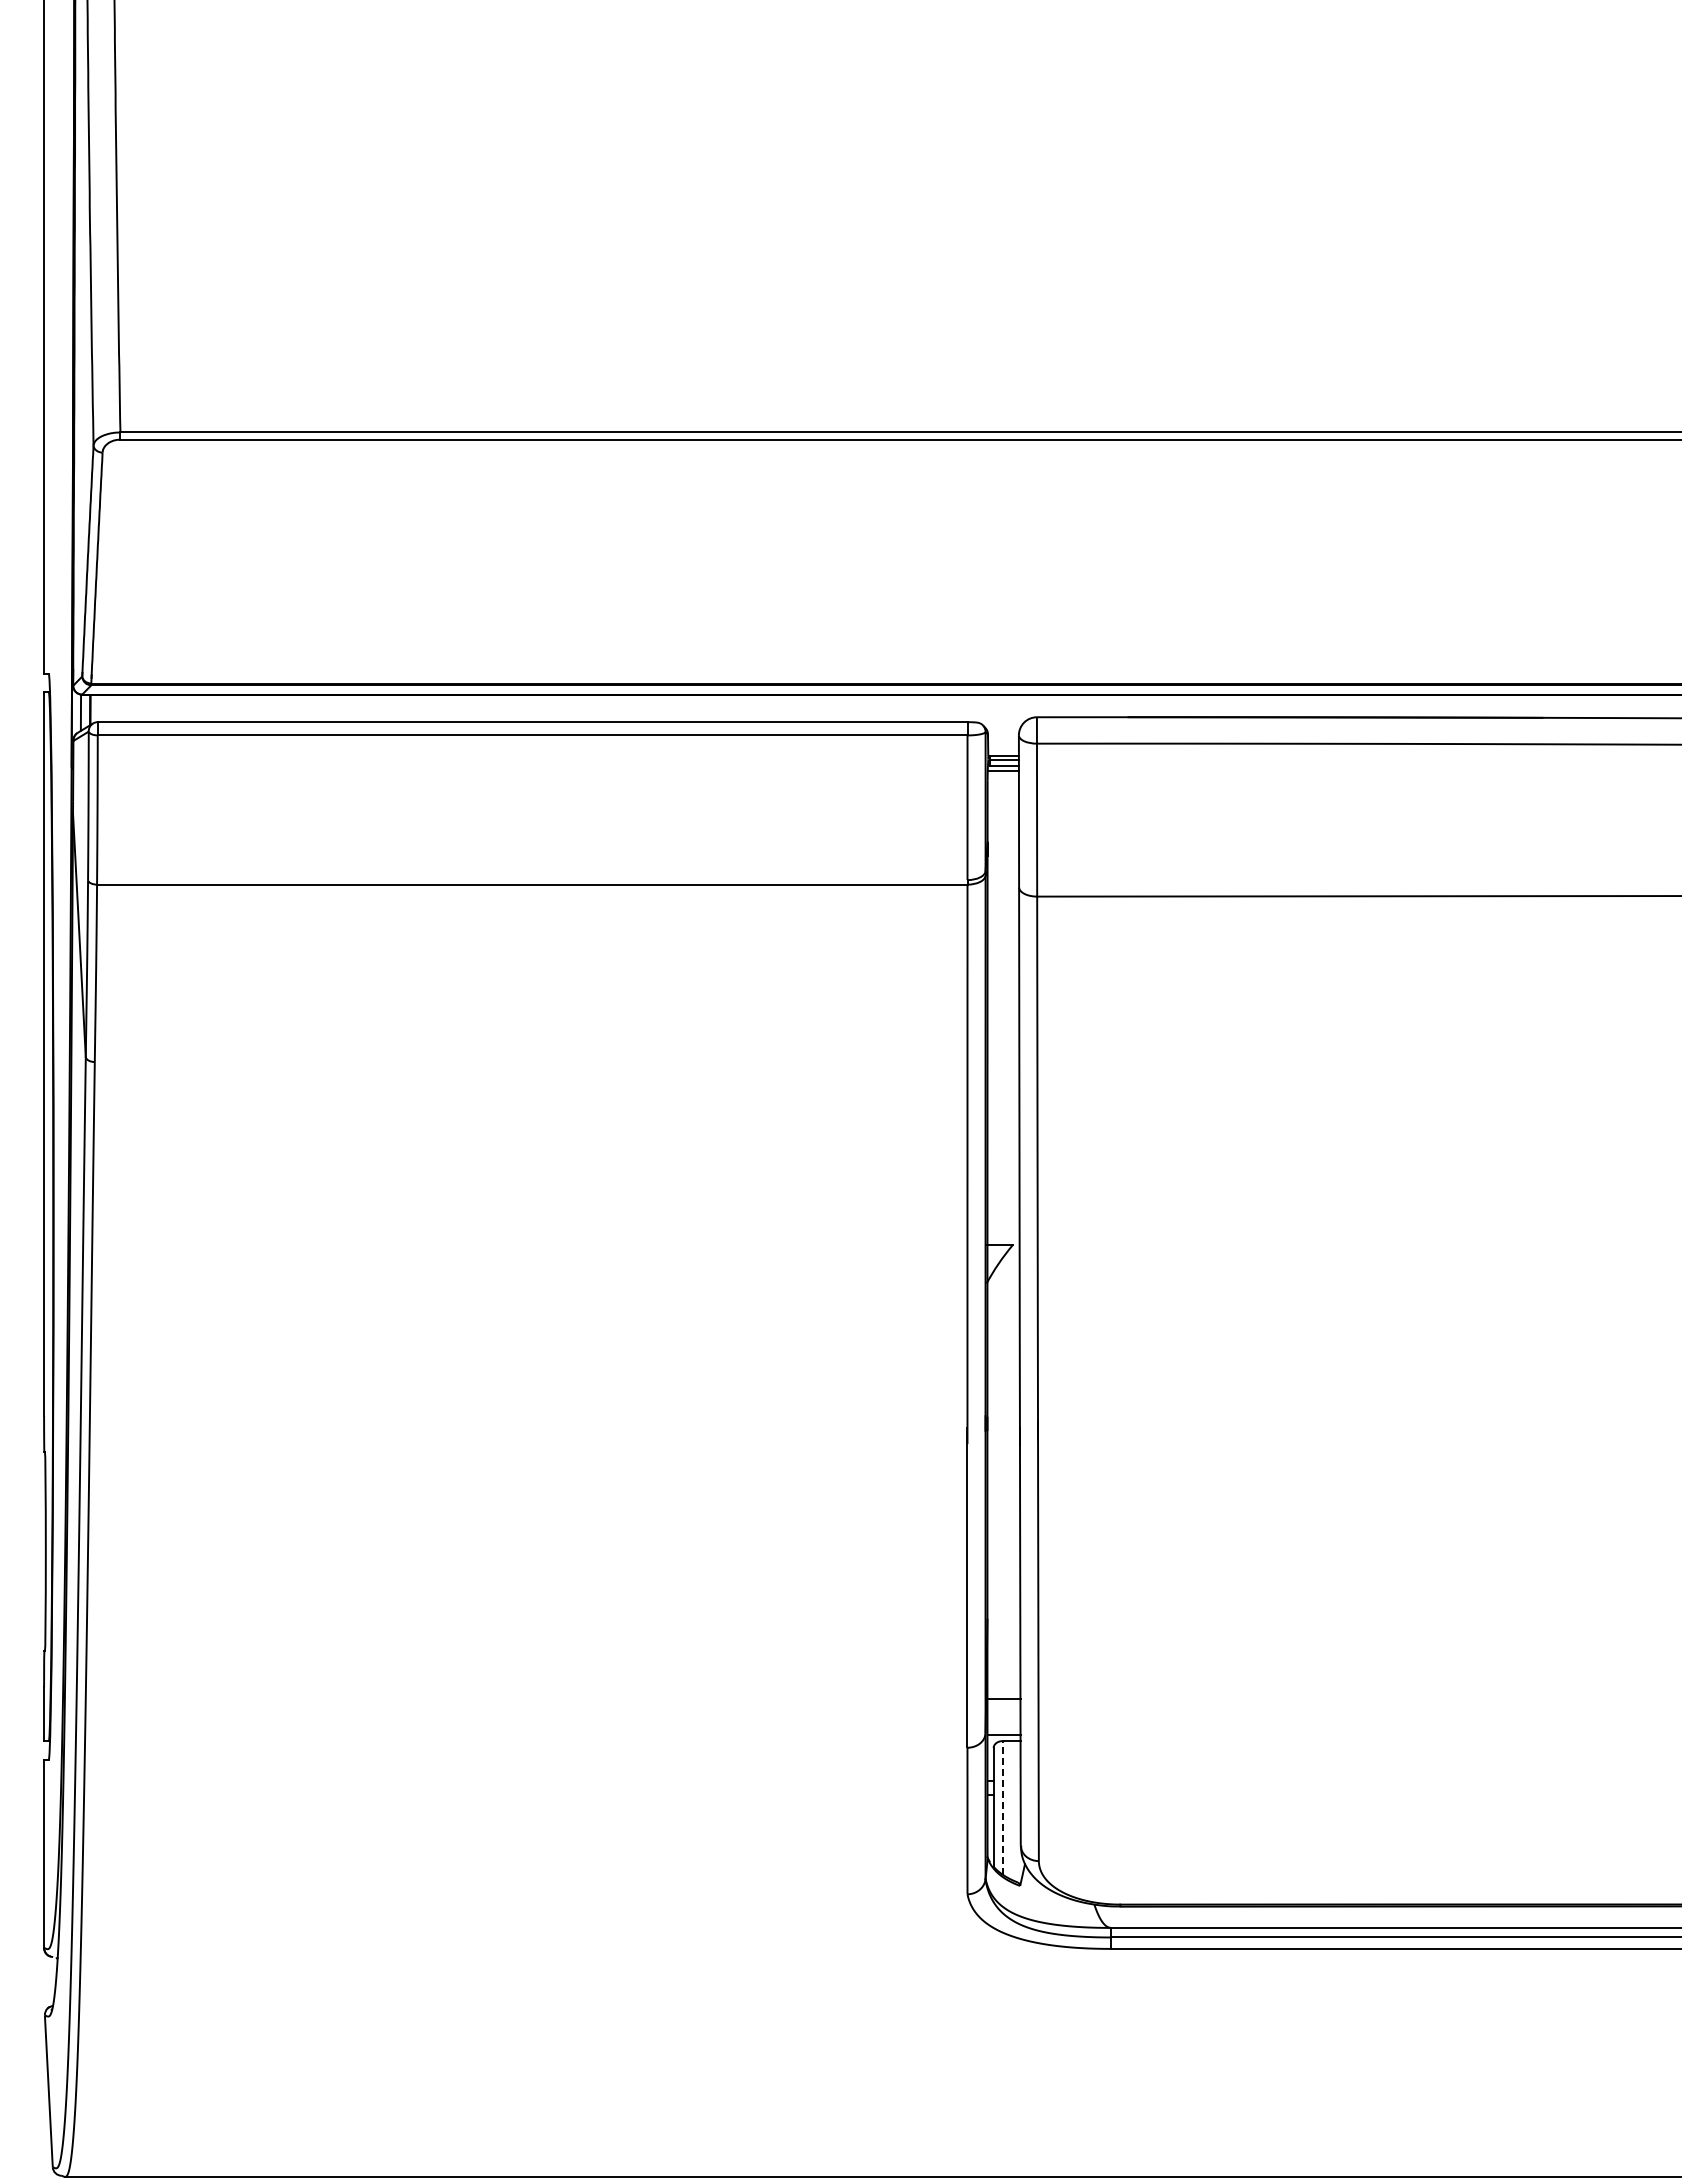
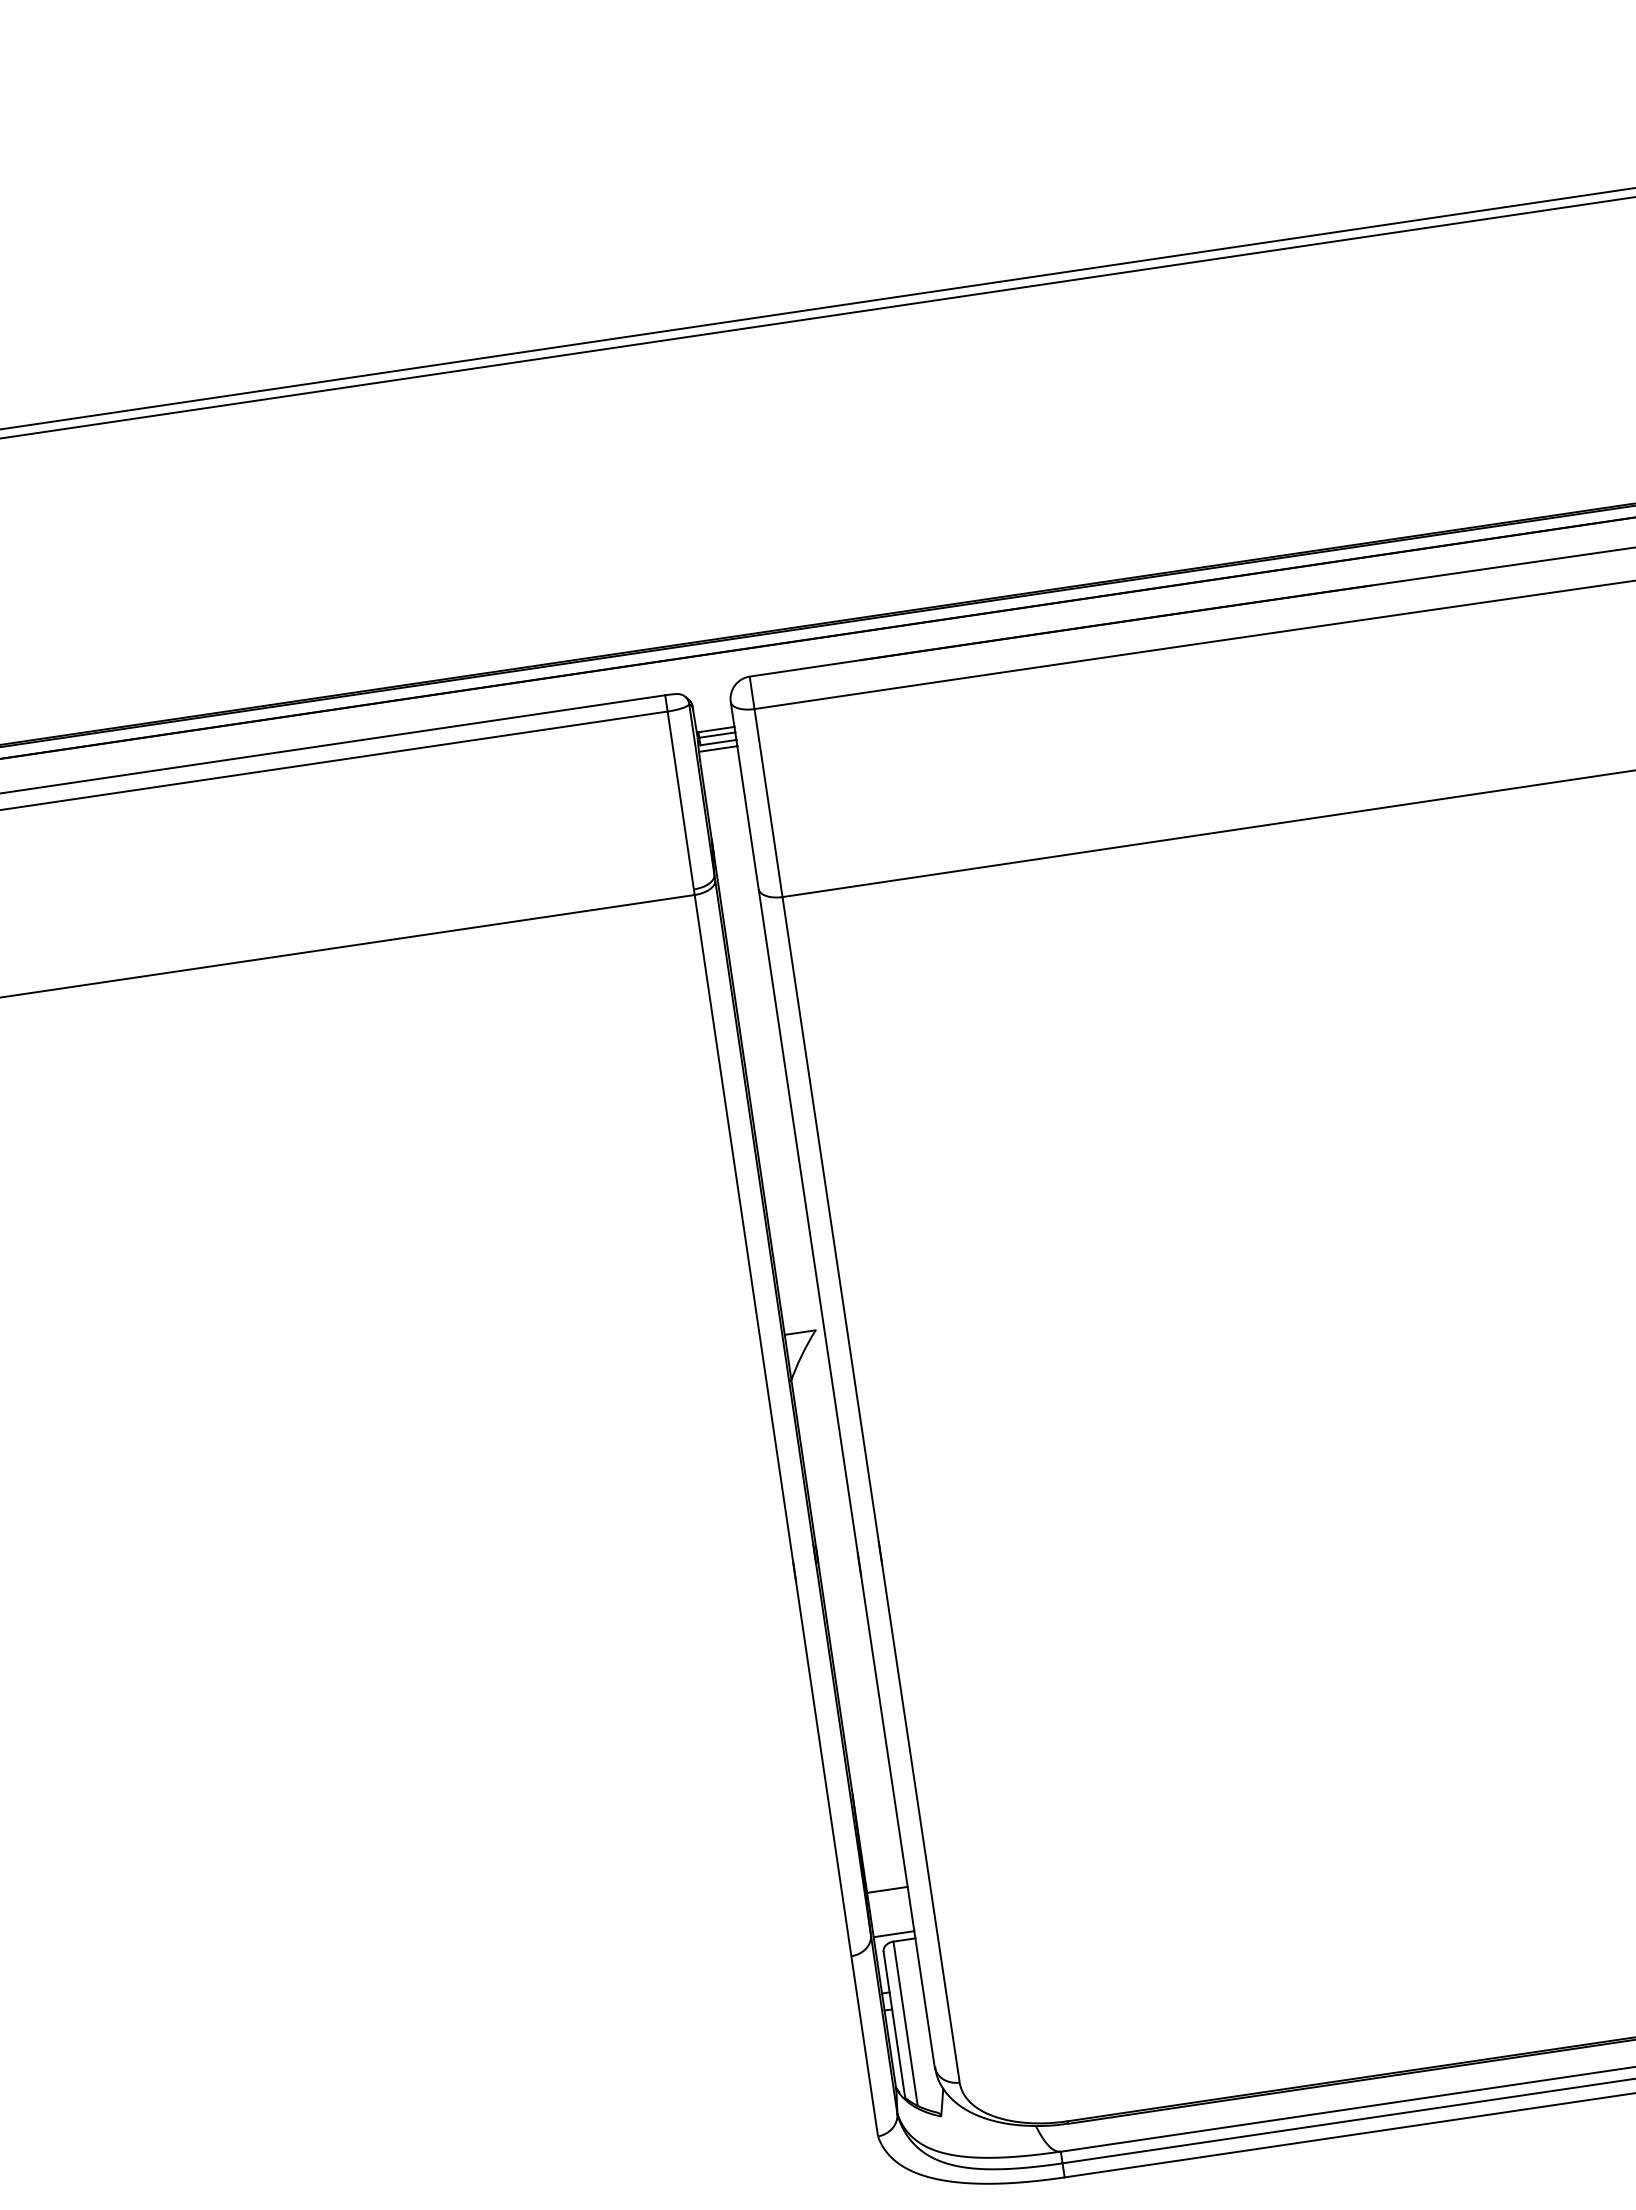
line: (1002, 1807) -> (905, 2023), dashed -> solid

